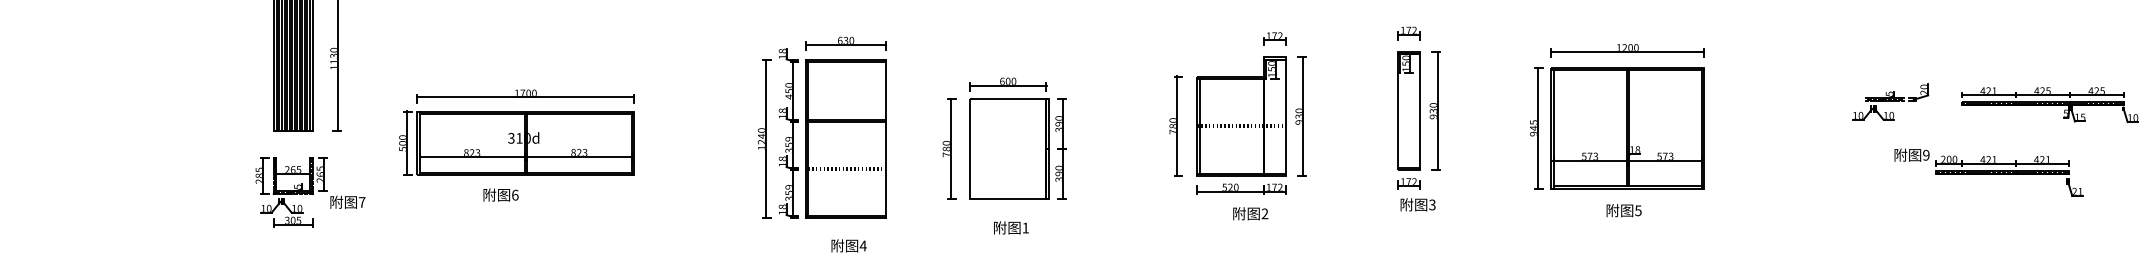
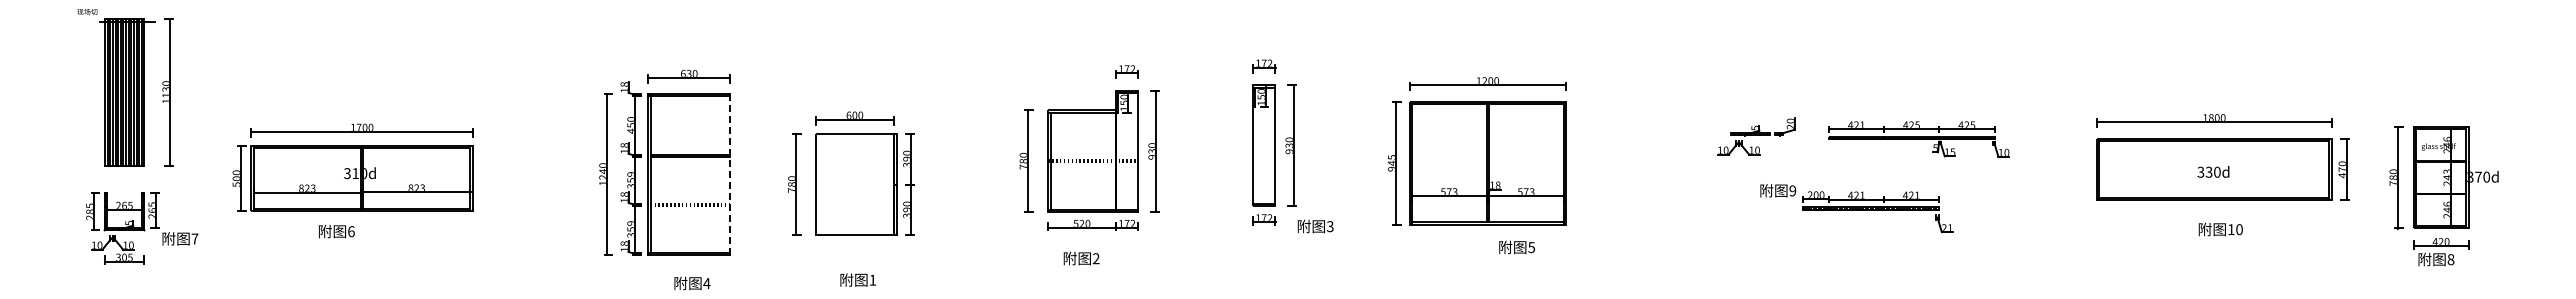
line: (886, 139) -> (730, 174), solid -> dashed
text: (1417, 204) -> (1315, 226), moved
text: (1623, 210) -> (1516, 247), moved
text: (1250, 213) -> (1081, 258), moved
text: (1010, 227) -> (857, 279), moved

